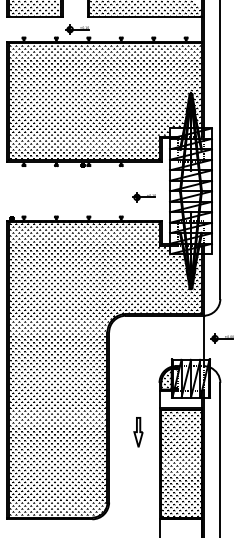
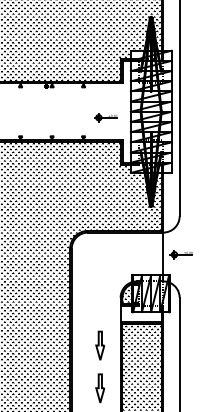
part: (138, 476) -> (100, 388), added

